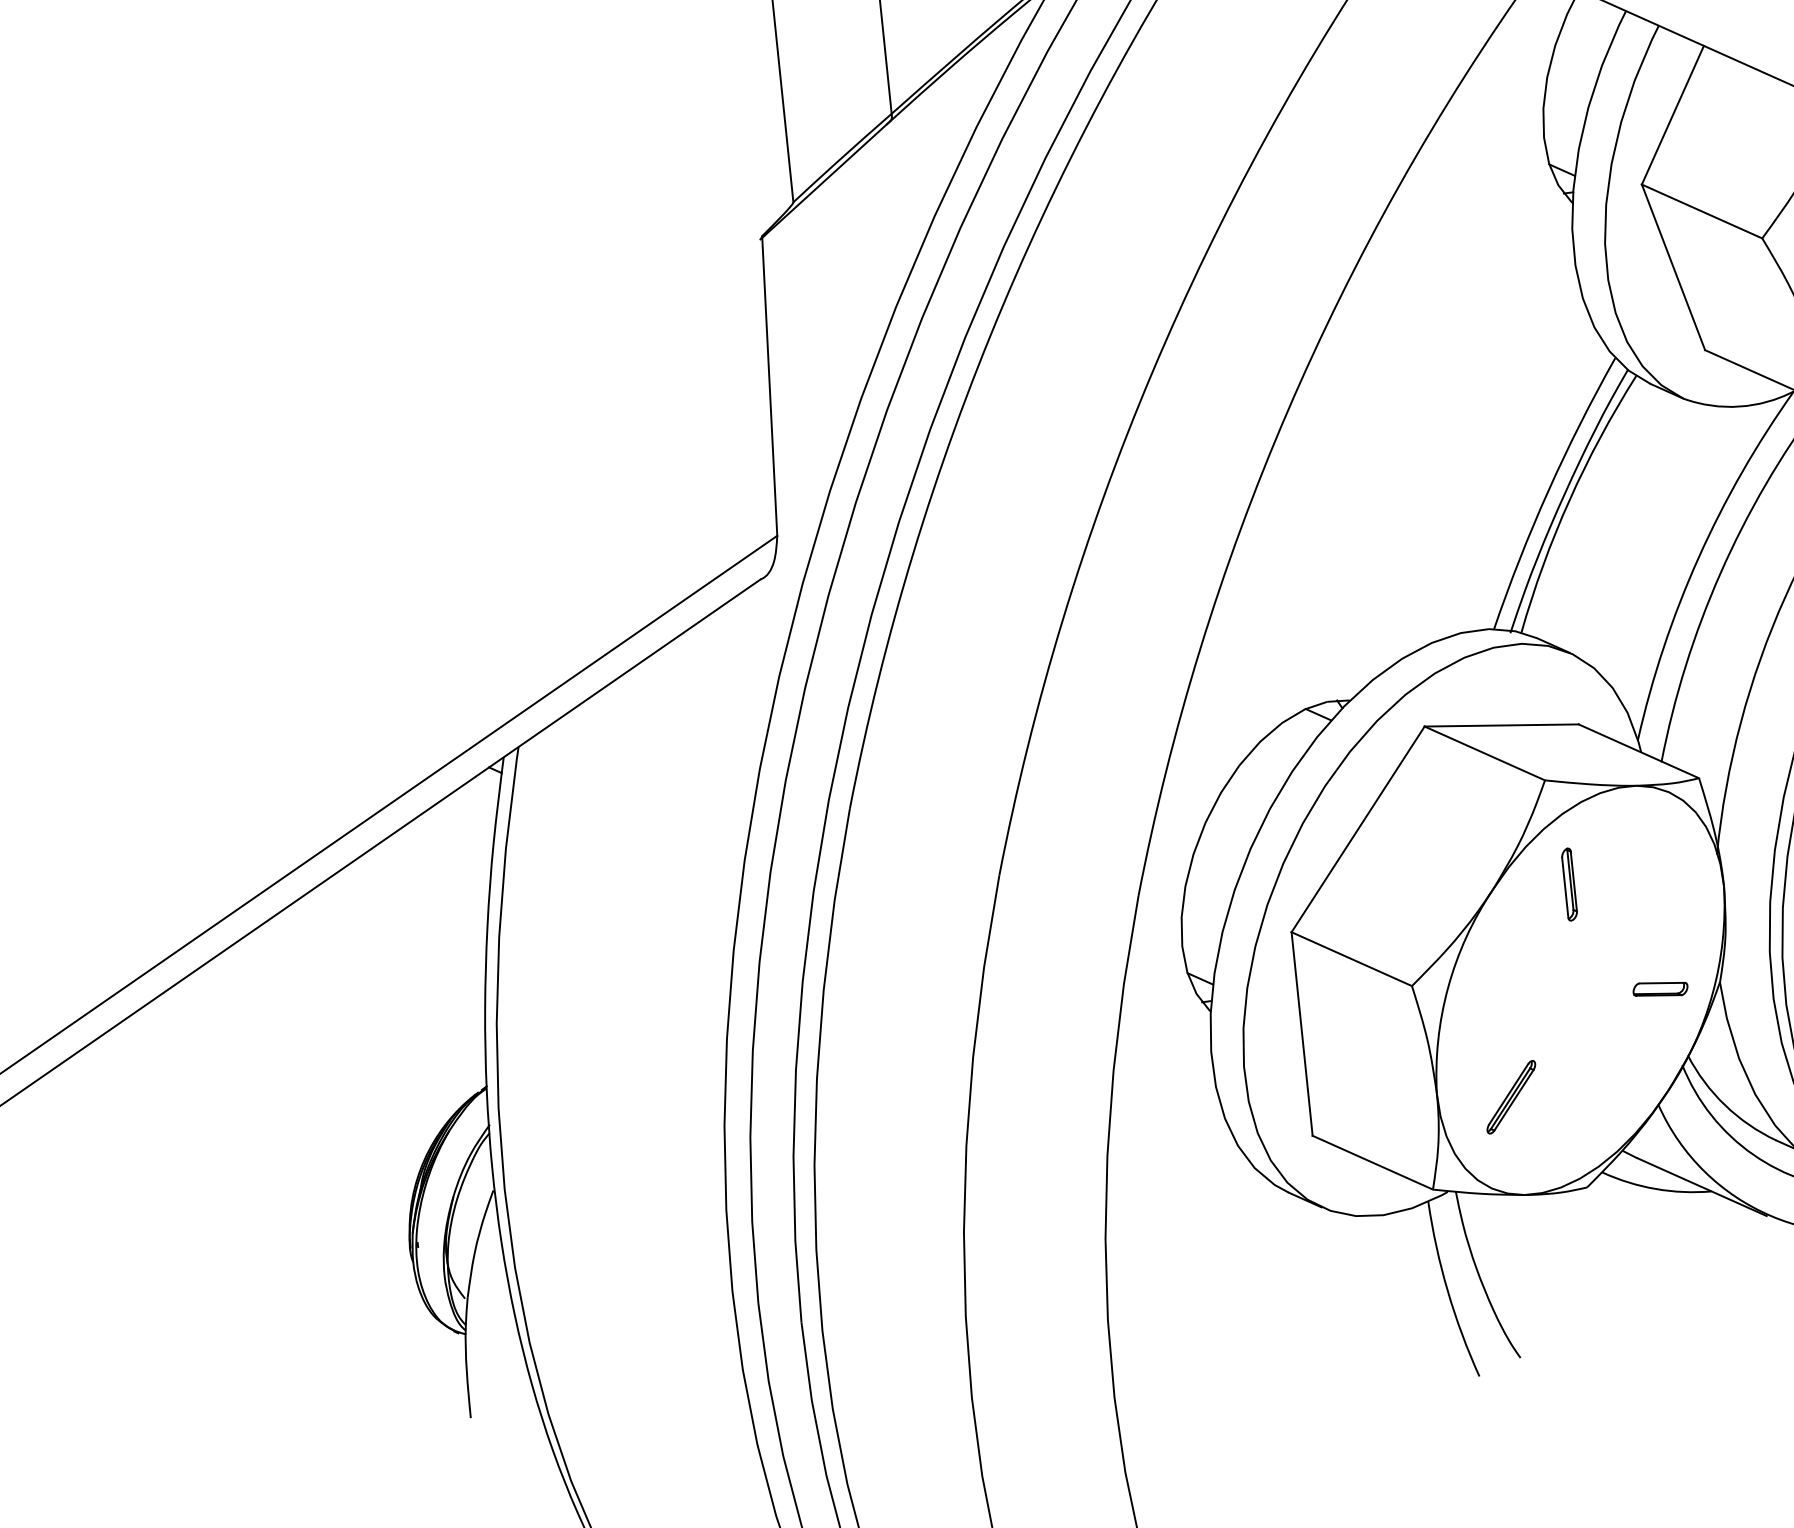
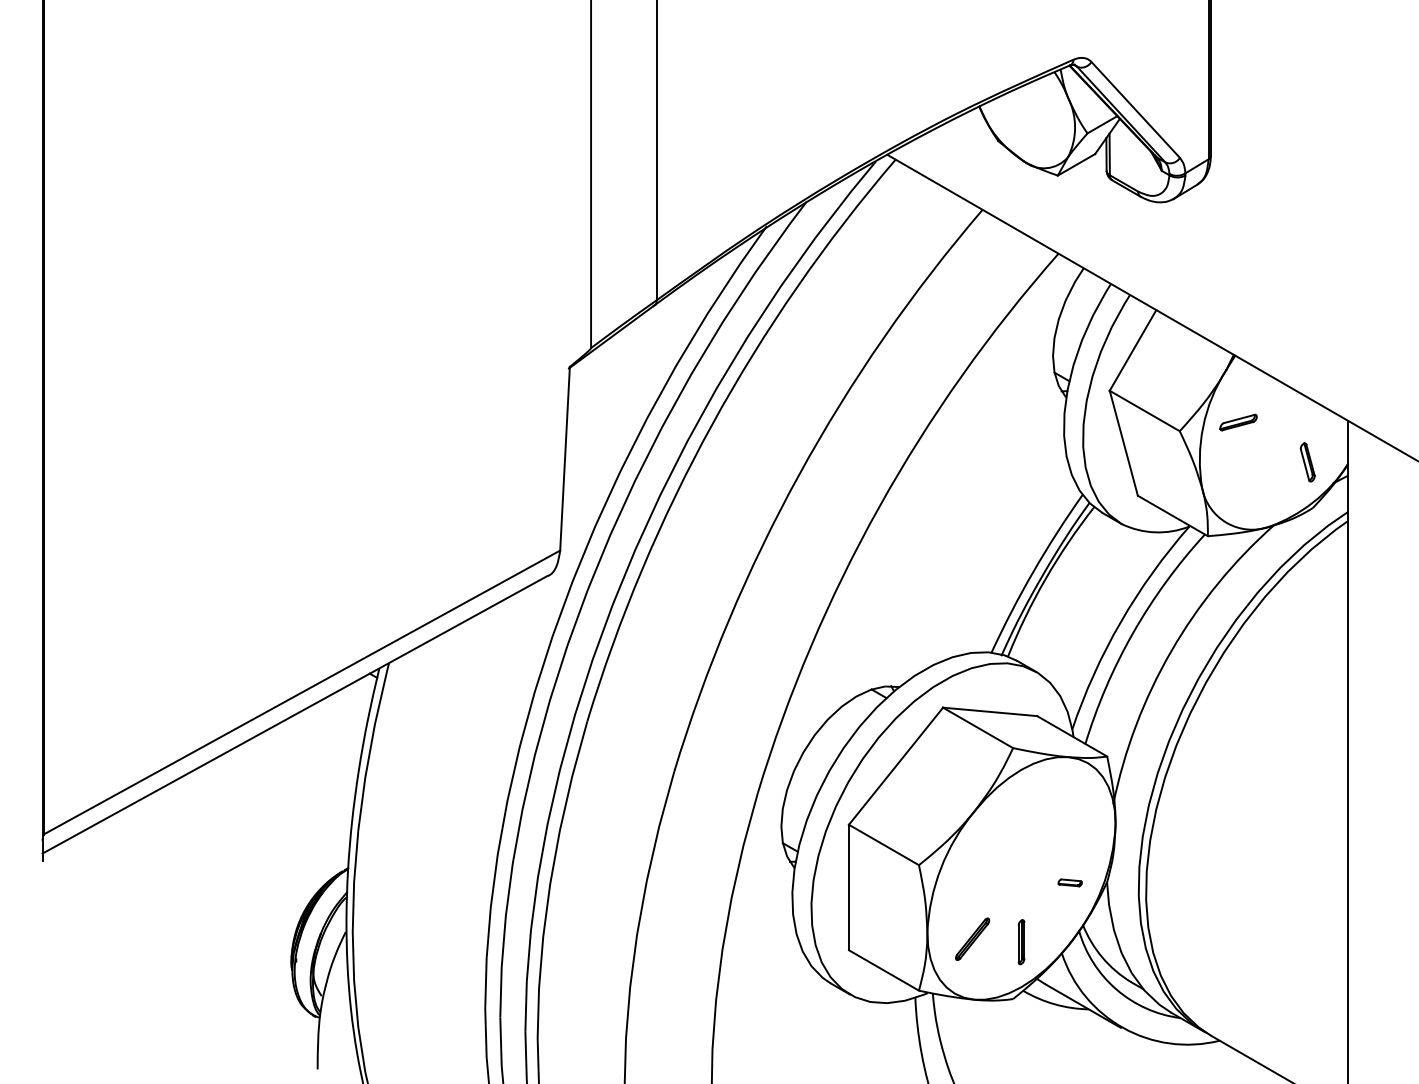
part: (1569, 885) -> (1021, 942), moved
part: (1659, 988) -> (1069, 882), size x0.7

